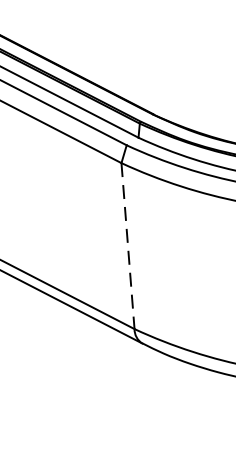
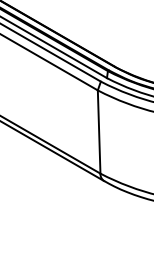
line: (128, 247) -> (99, 132), dashed -> solid

